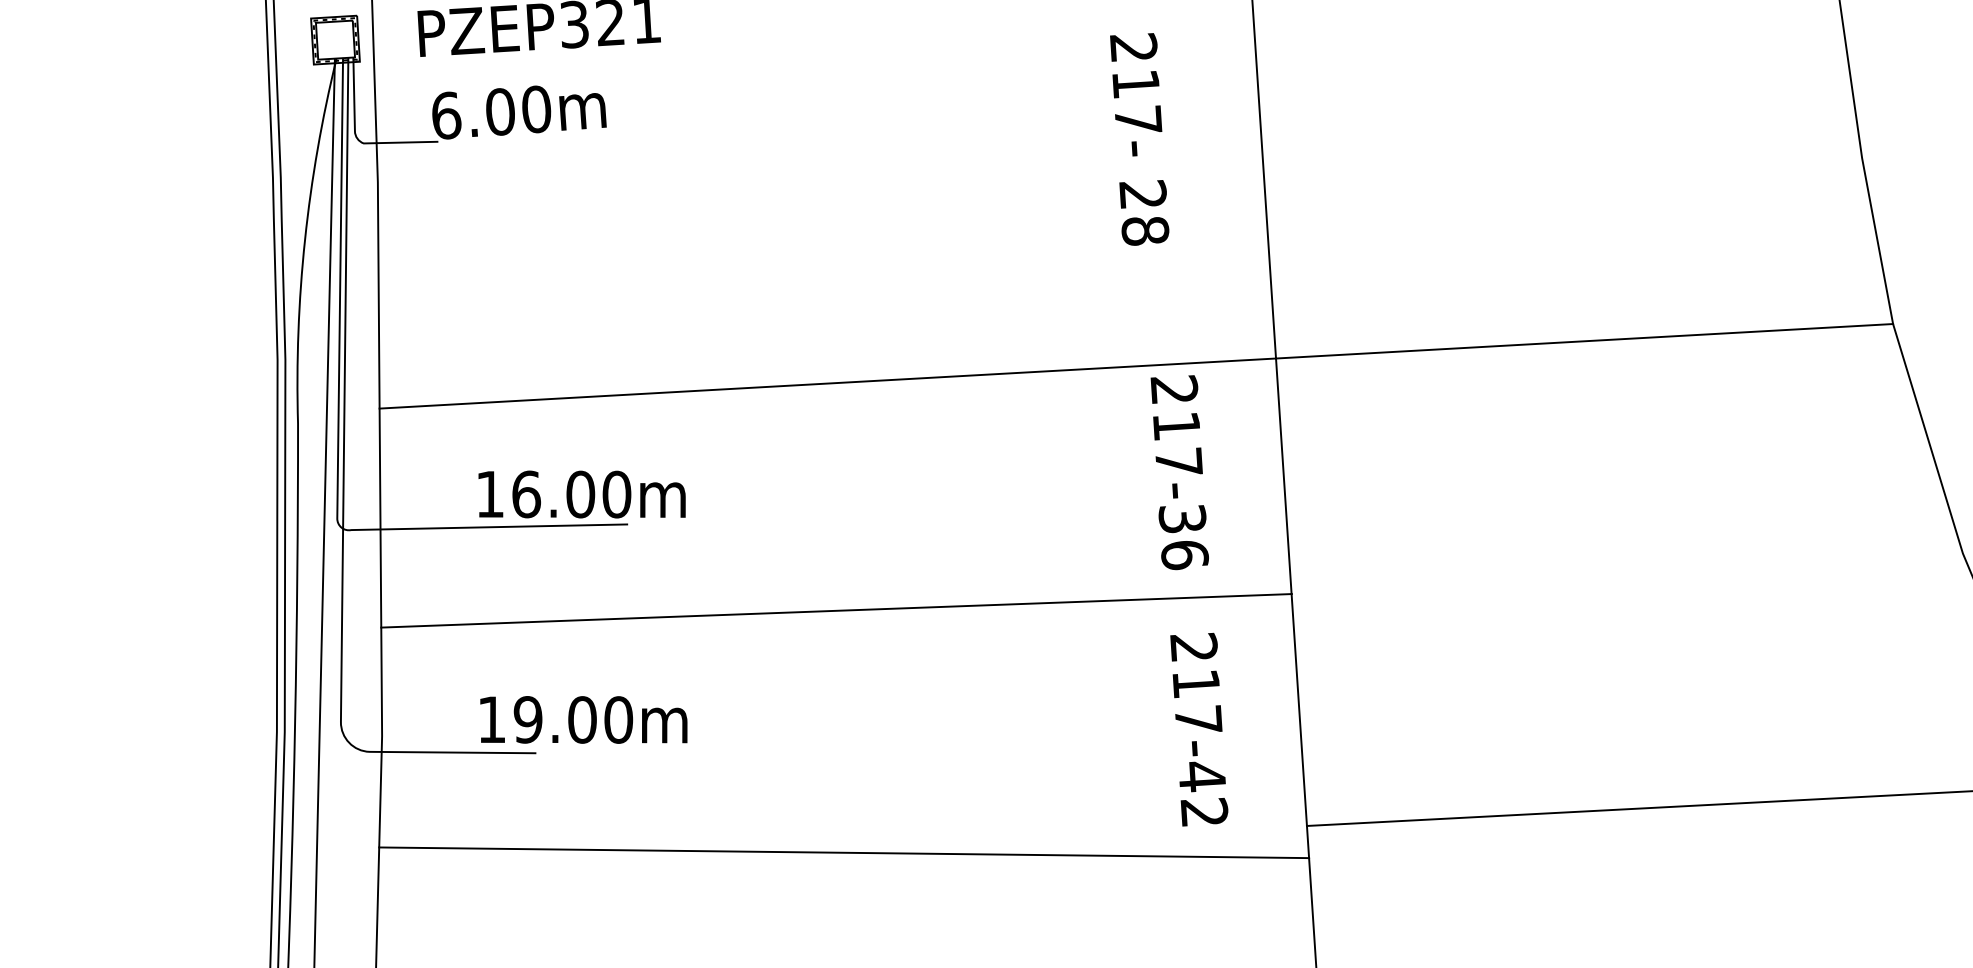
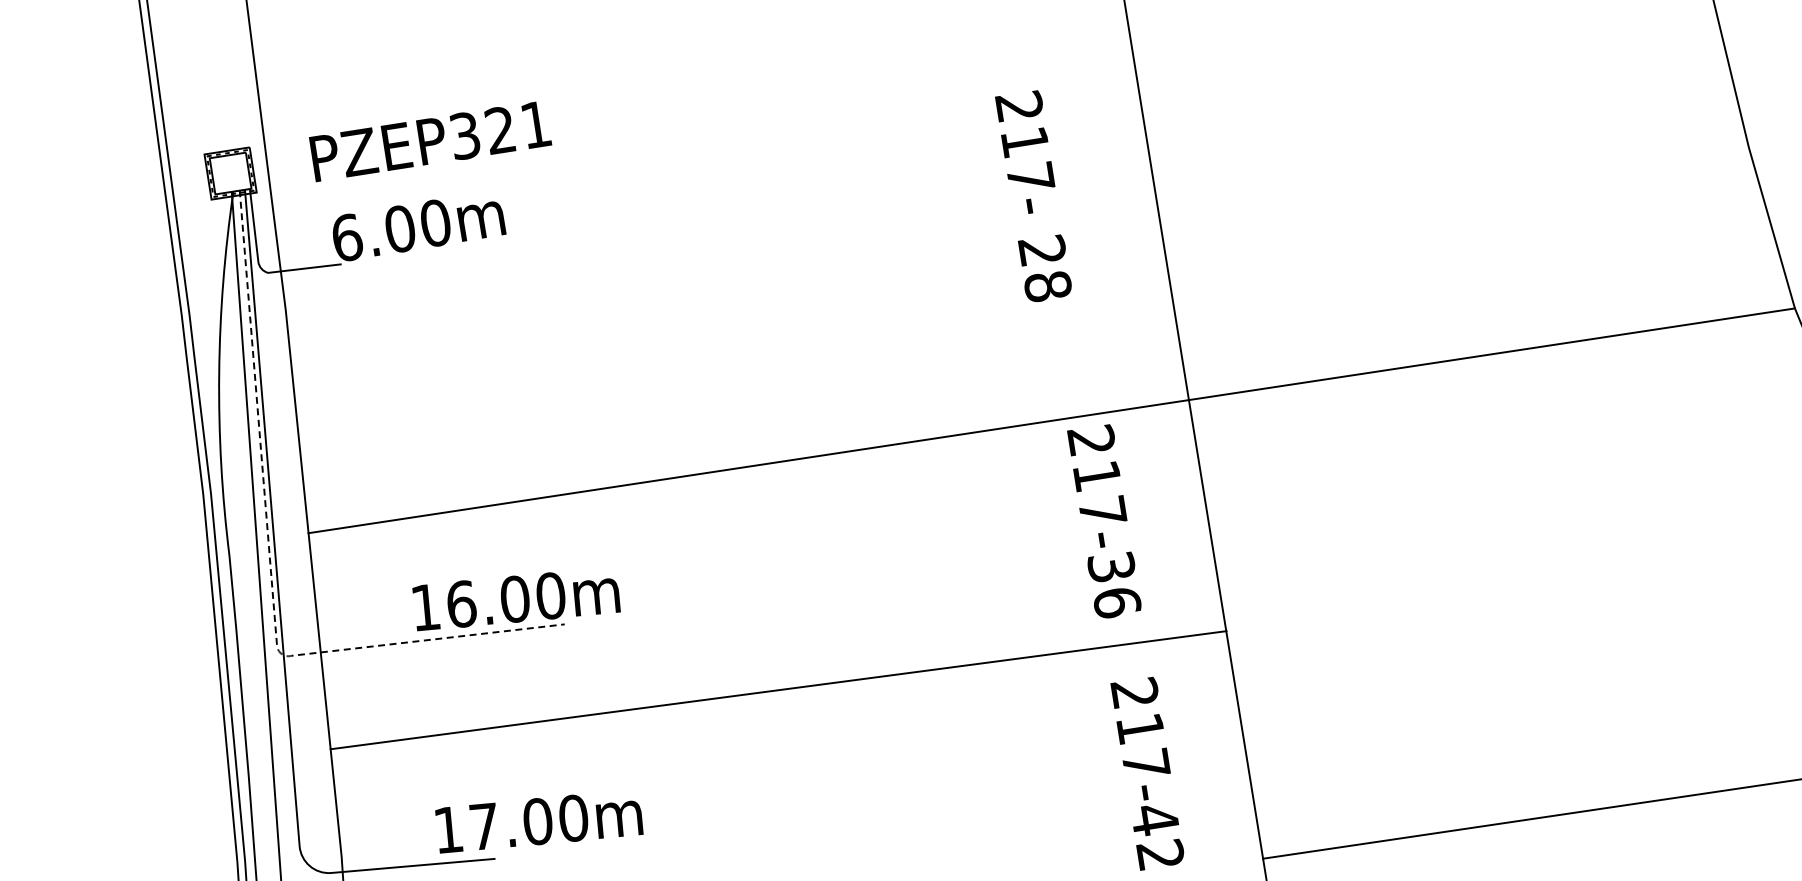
line: (338, 443) -> (271, 571), solid -> dashed
text: (527, 719) -> (483, 826), 19.00m -> 17.00m

